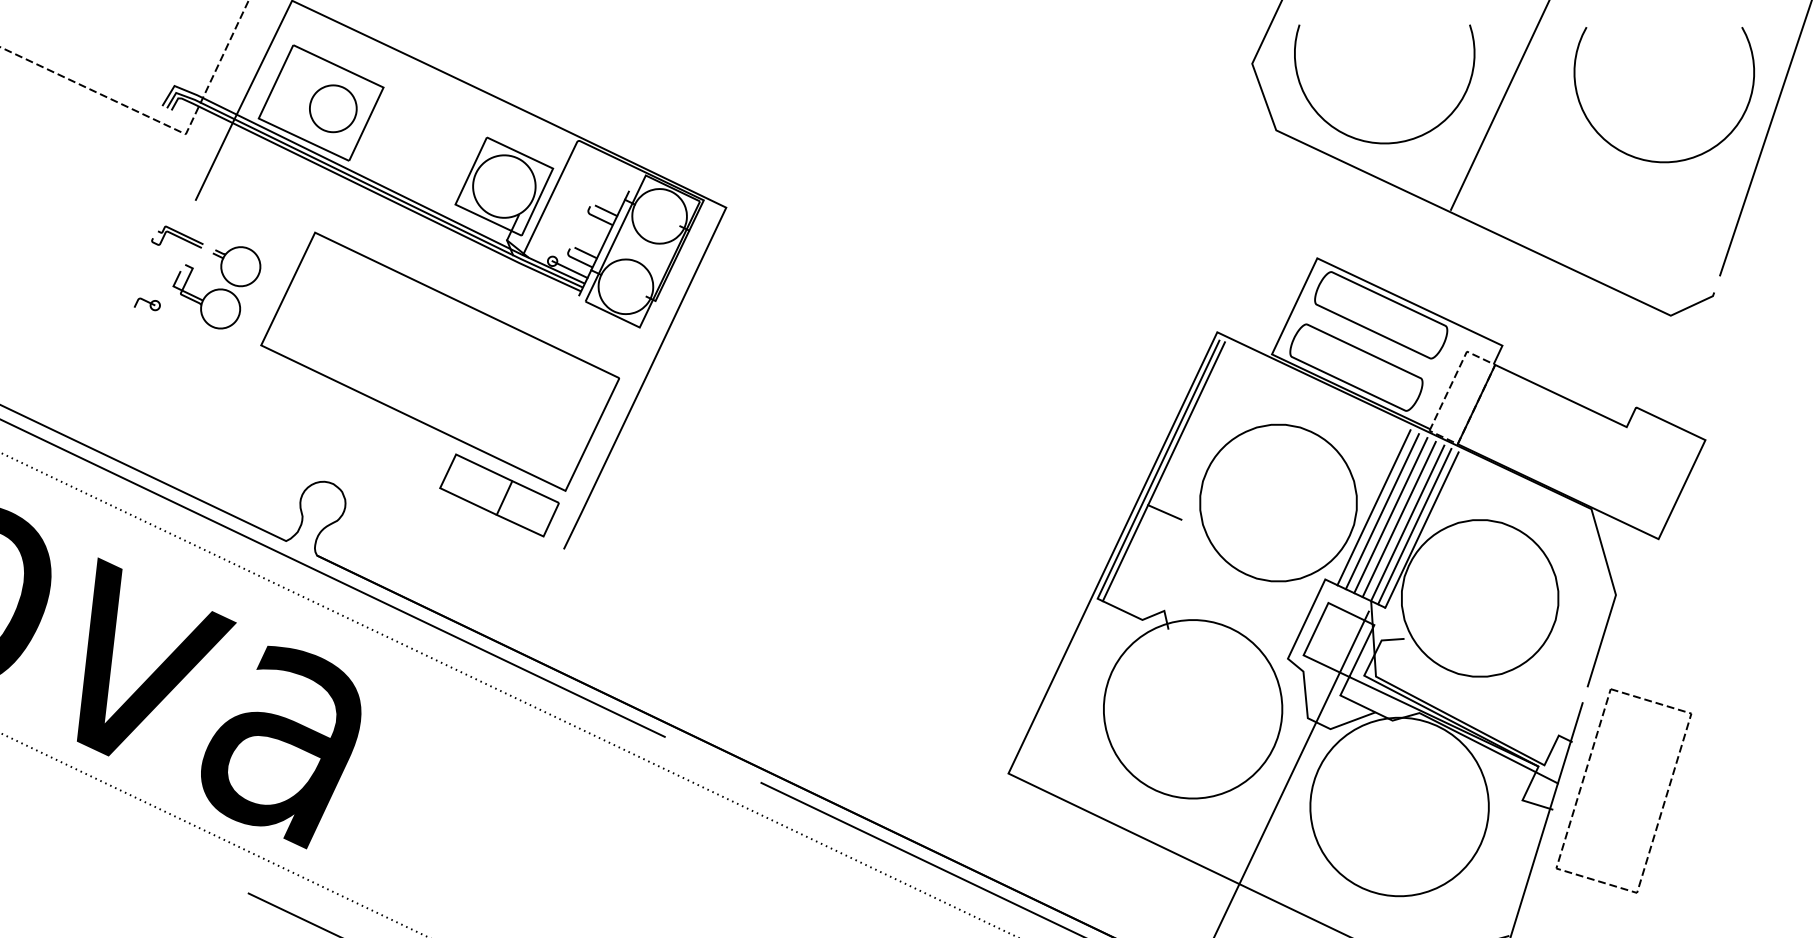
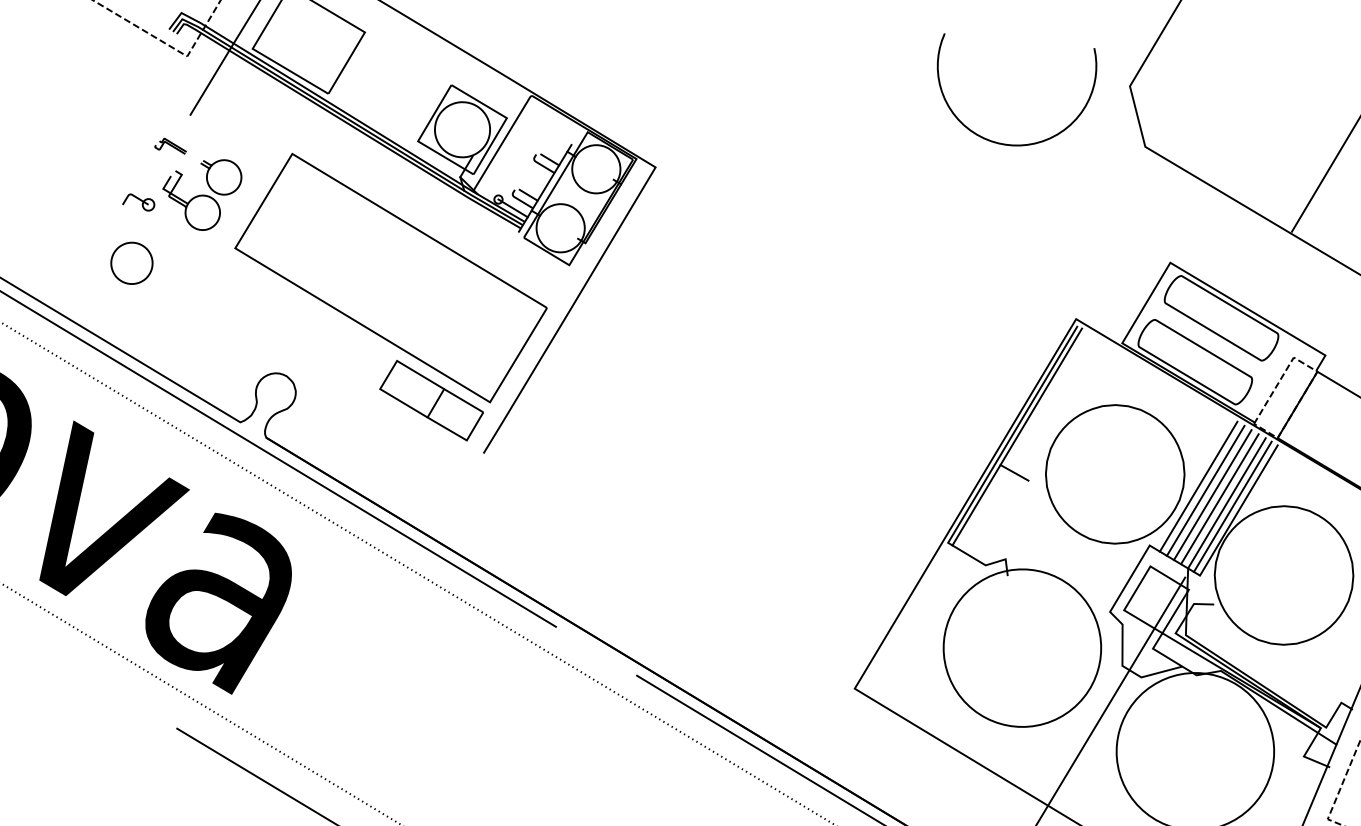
part: (333, 108) -> (132, 263), moved
curve: (1384, 142) -> (1009, 144), moved
part: (177, 236) -> (171, 145), size x0.7
part: (146, 304) -> (138, 202), size x1.4

